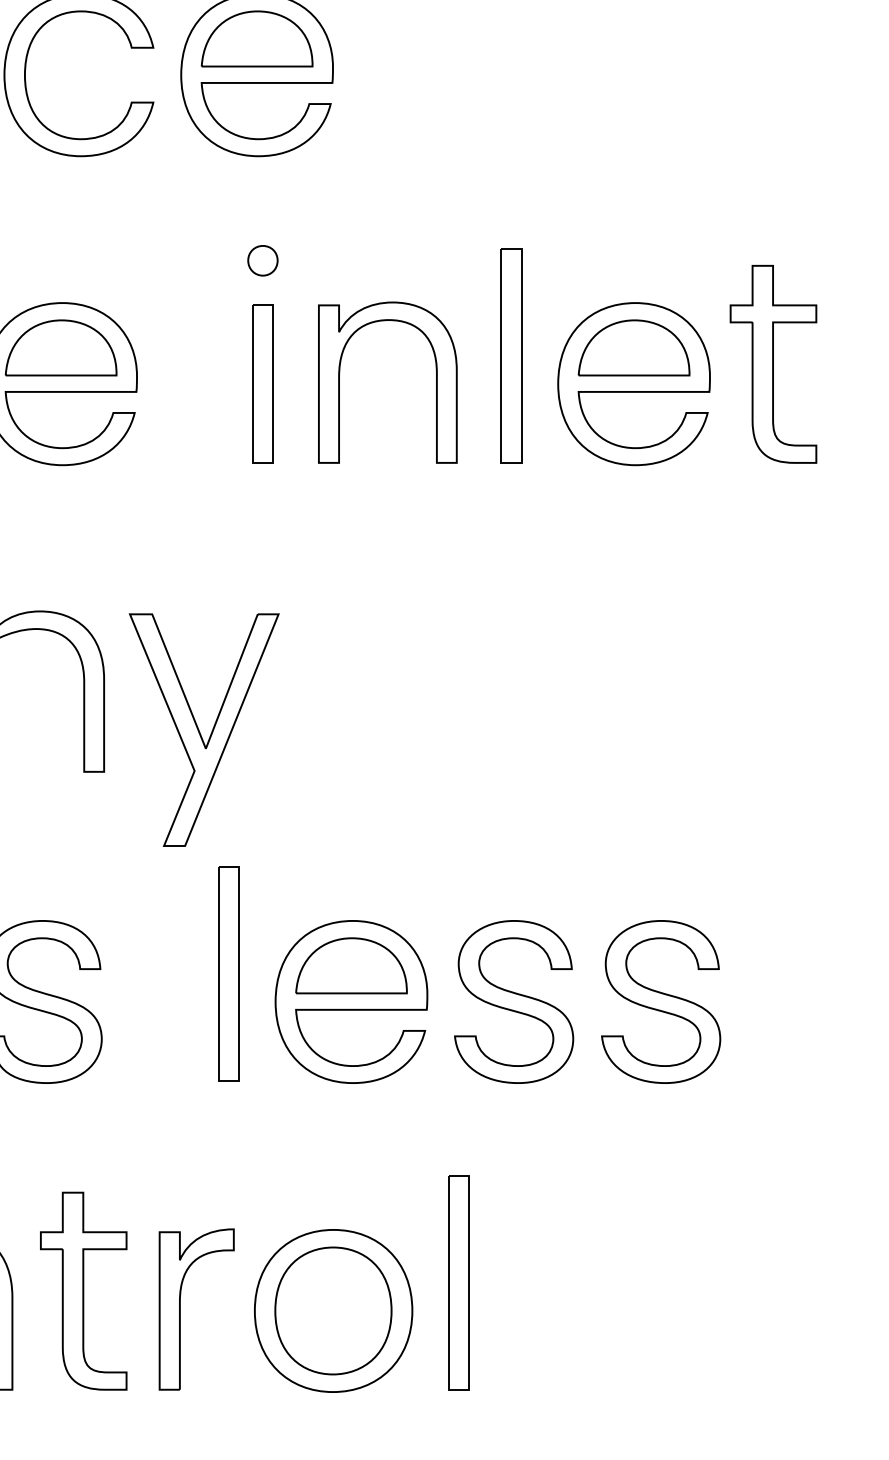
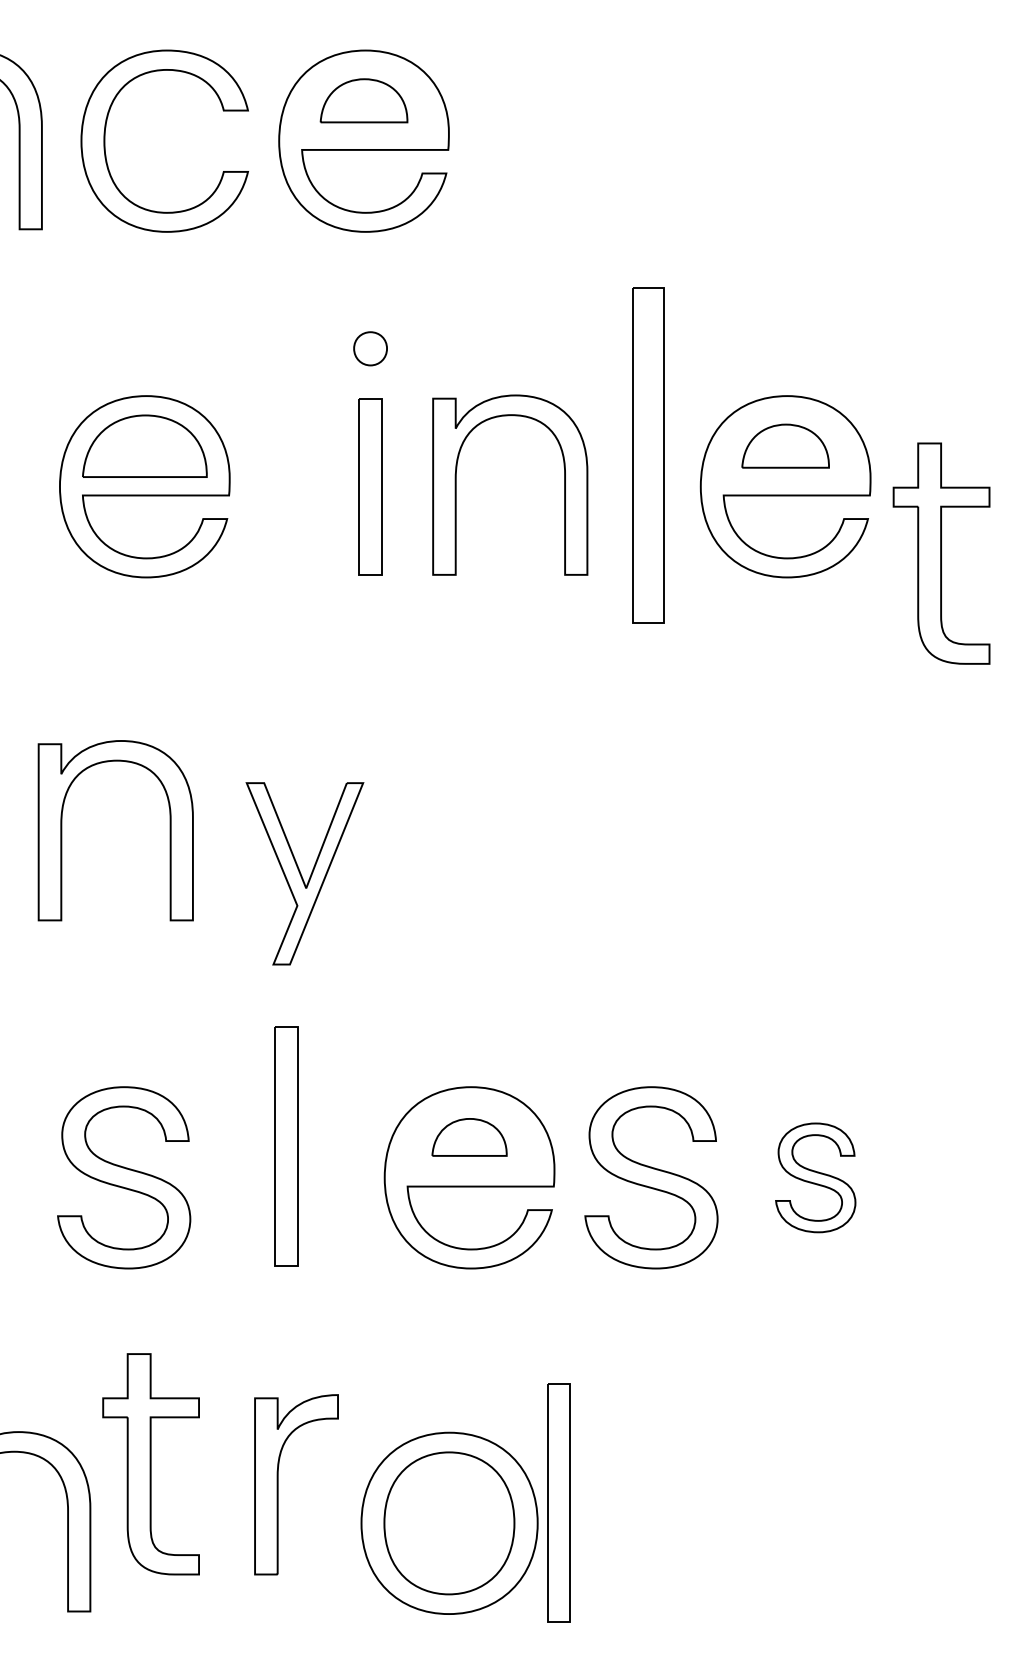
part: (256, 38) -> (363, 100), size x0.7
part: (633, 347) -> (785, 445), size x0.7
part: (511, 356) -> (648, 455), size x1.4
part: (773, 364) -> (941, 553), moved
part: (203, 729) -> (304, 873), size x0.7
part: (351, 965) -> (469, 1137), size x0.6
part: (228, 973) -> (286, 1146), moved
part: (660, 1001) -> (815, 1177), size x0.6
part: (458, 1282) -> (558, 1502), moved
part: (83, 1291) -> (150, 1464), moved
part: (180, 1309) -> (278, 1484), moved

